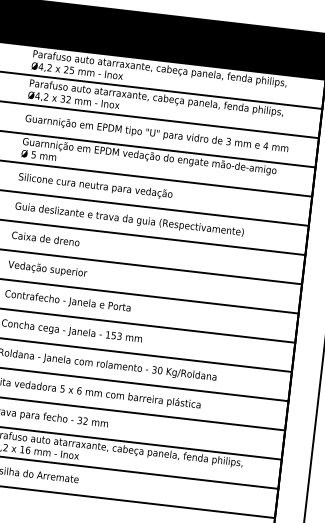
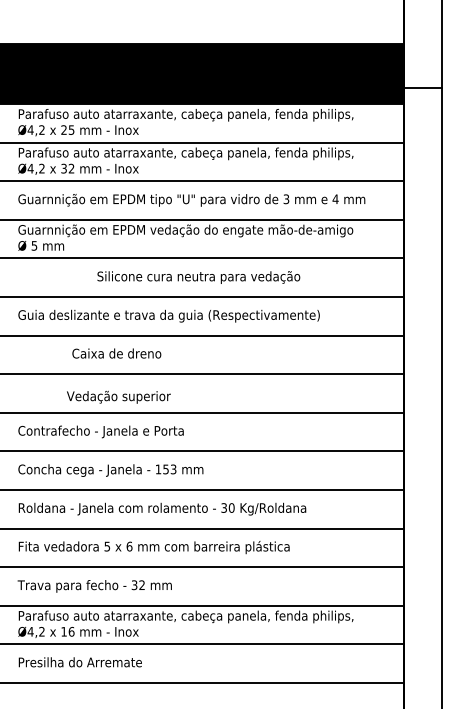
text: (95, 186) -> (198, 277), moved
text: (45, 238) -> (116, 353), moved
text: (47, 268) -> (118, 396), moved

